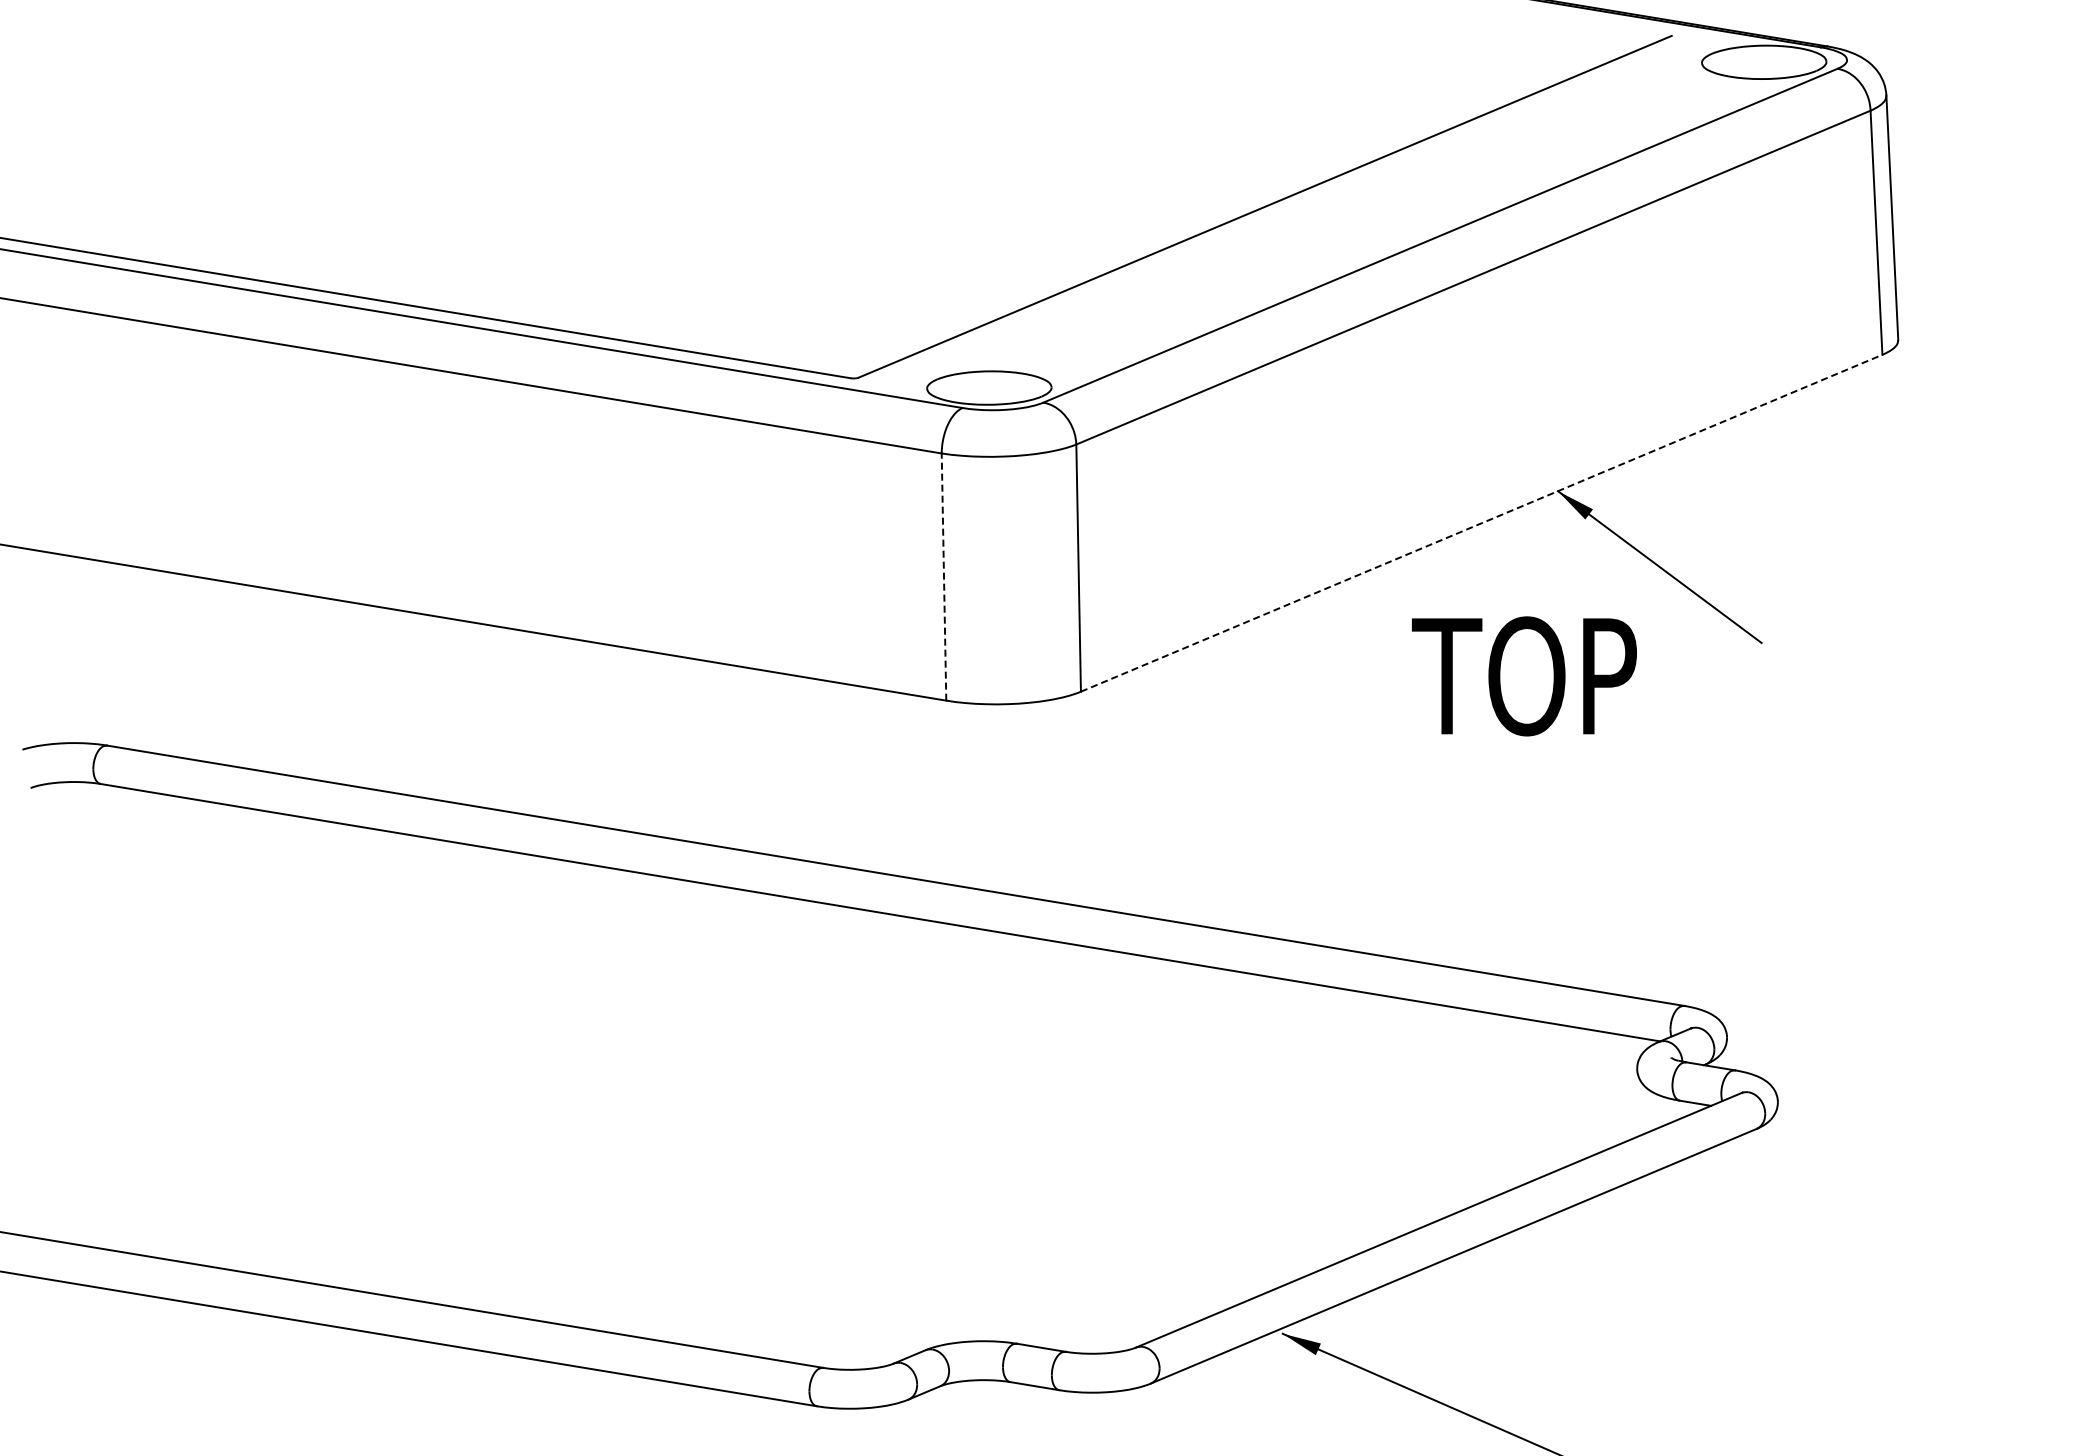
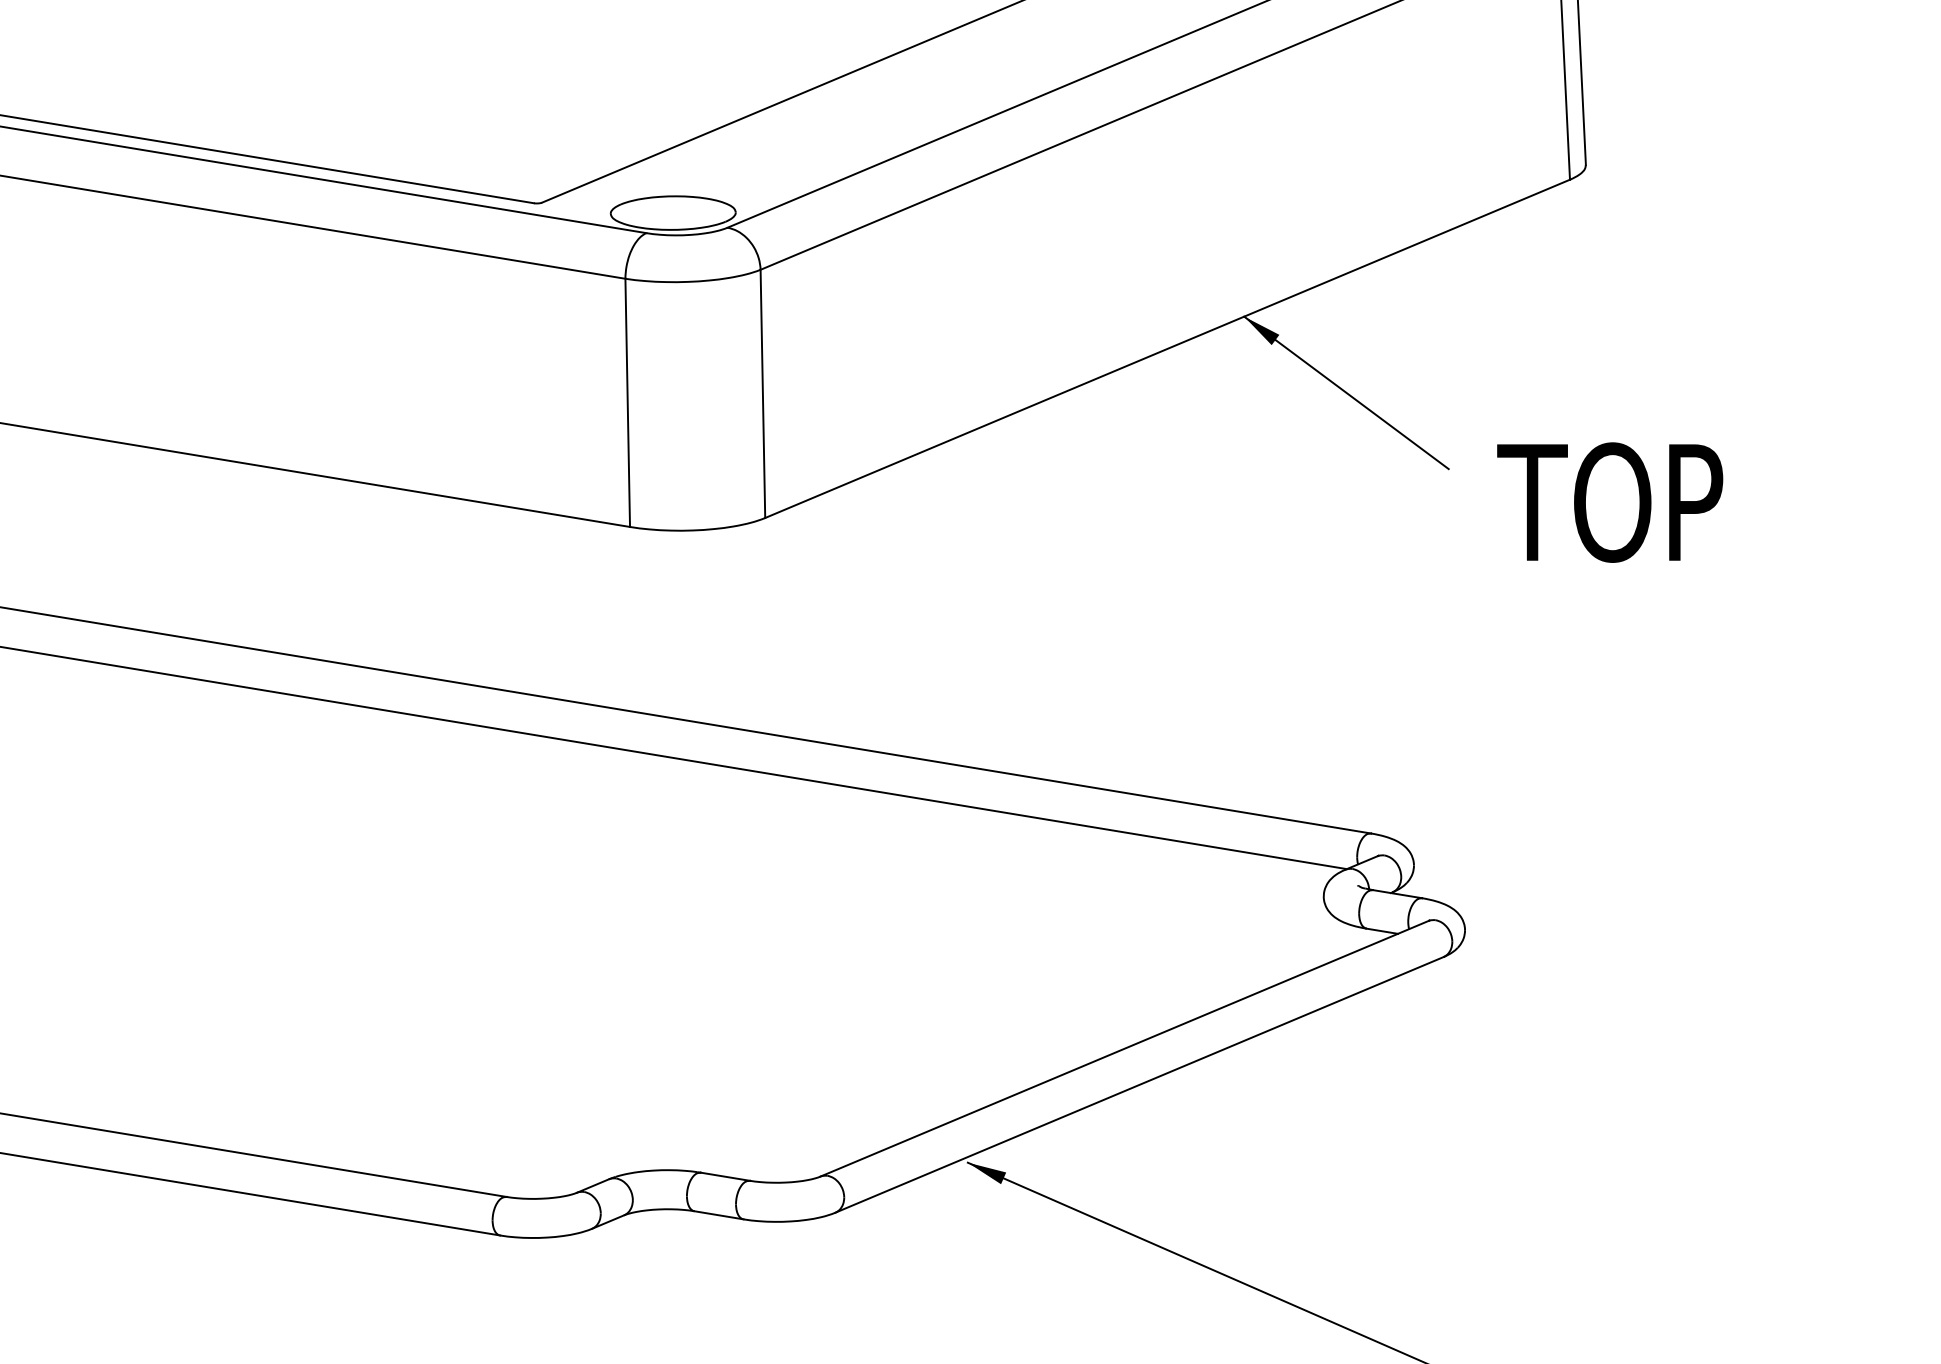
line: (1481, 523) -> (1167, 349), dashed -> solid
line: (944, 577) -> (628, 403), dashed -> solid
text: (1524, 676) -> (1610, 502), moved

